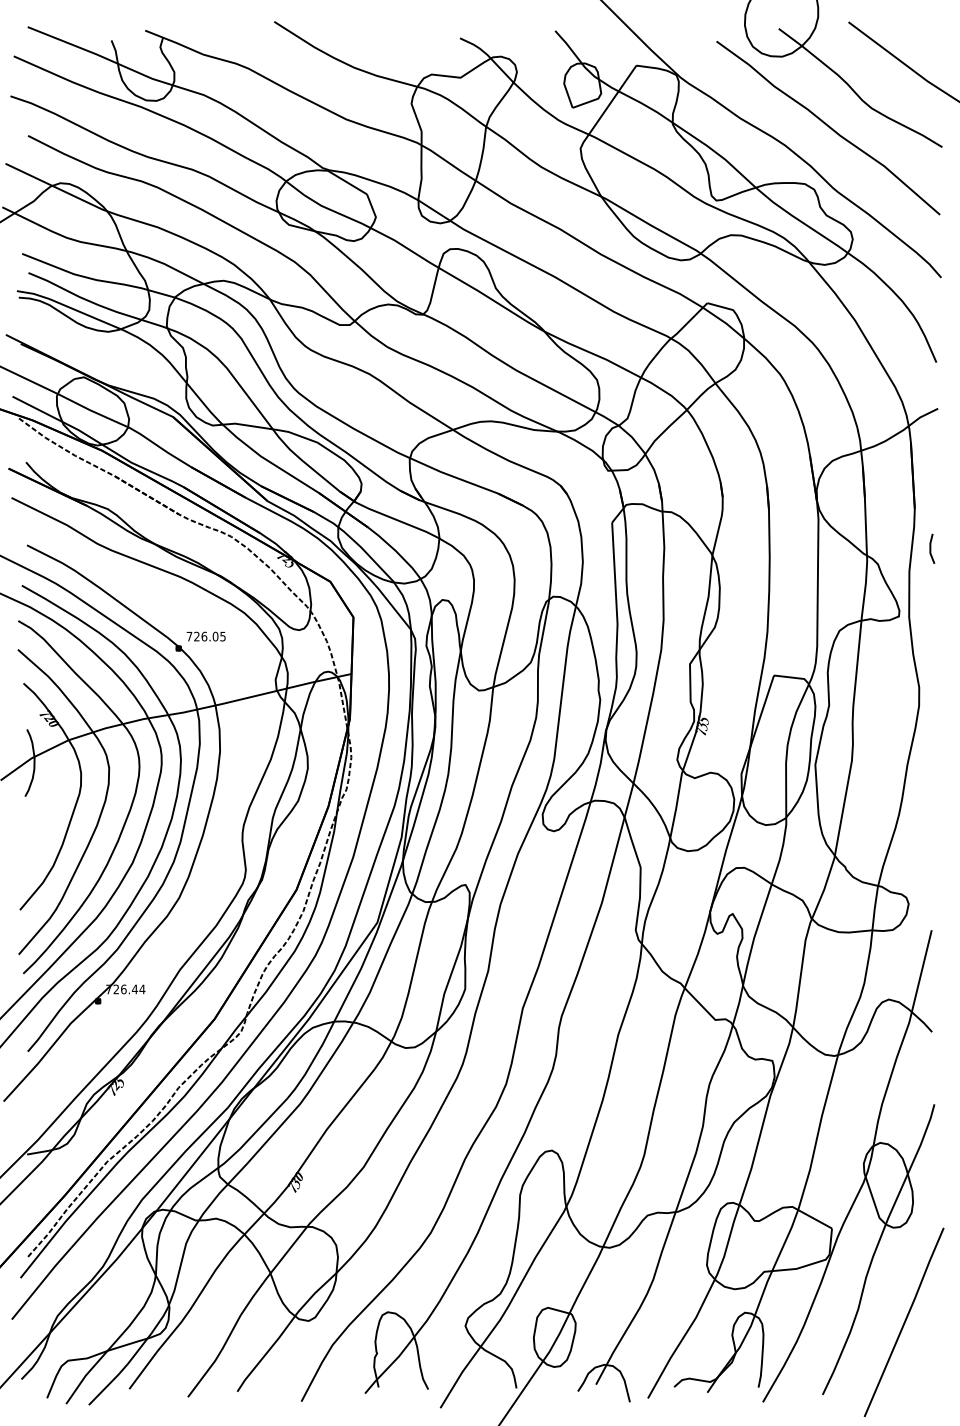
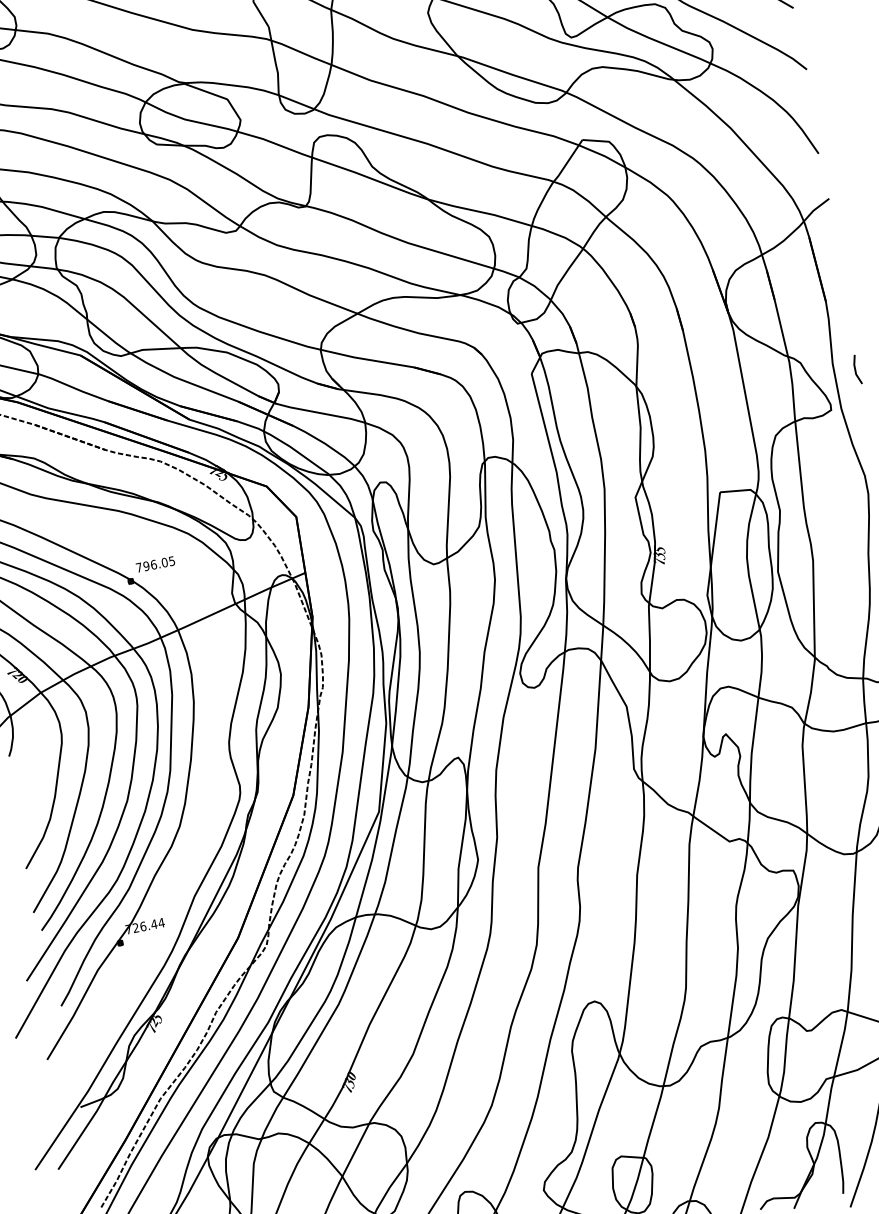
line: (931, 548) -> (856, 369), moved
text: (196, 636) -> (146, 566), 726.05 -> 796.05

